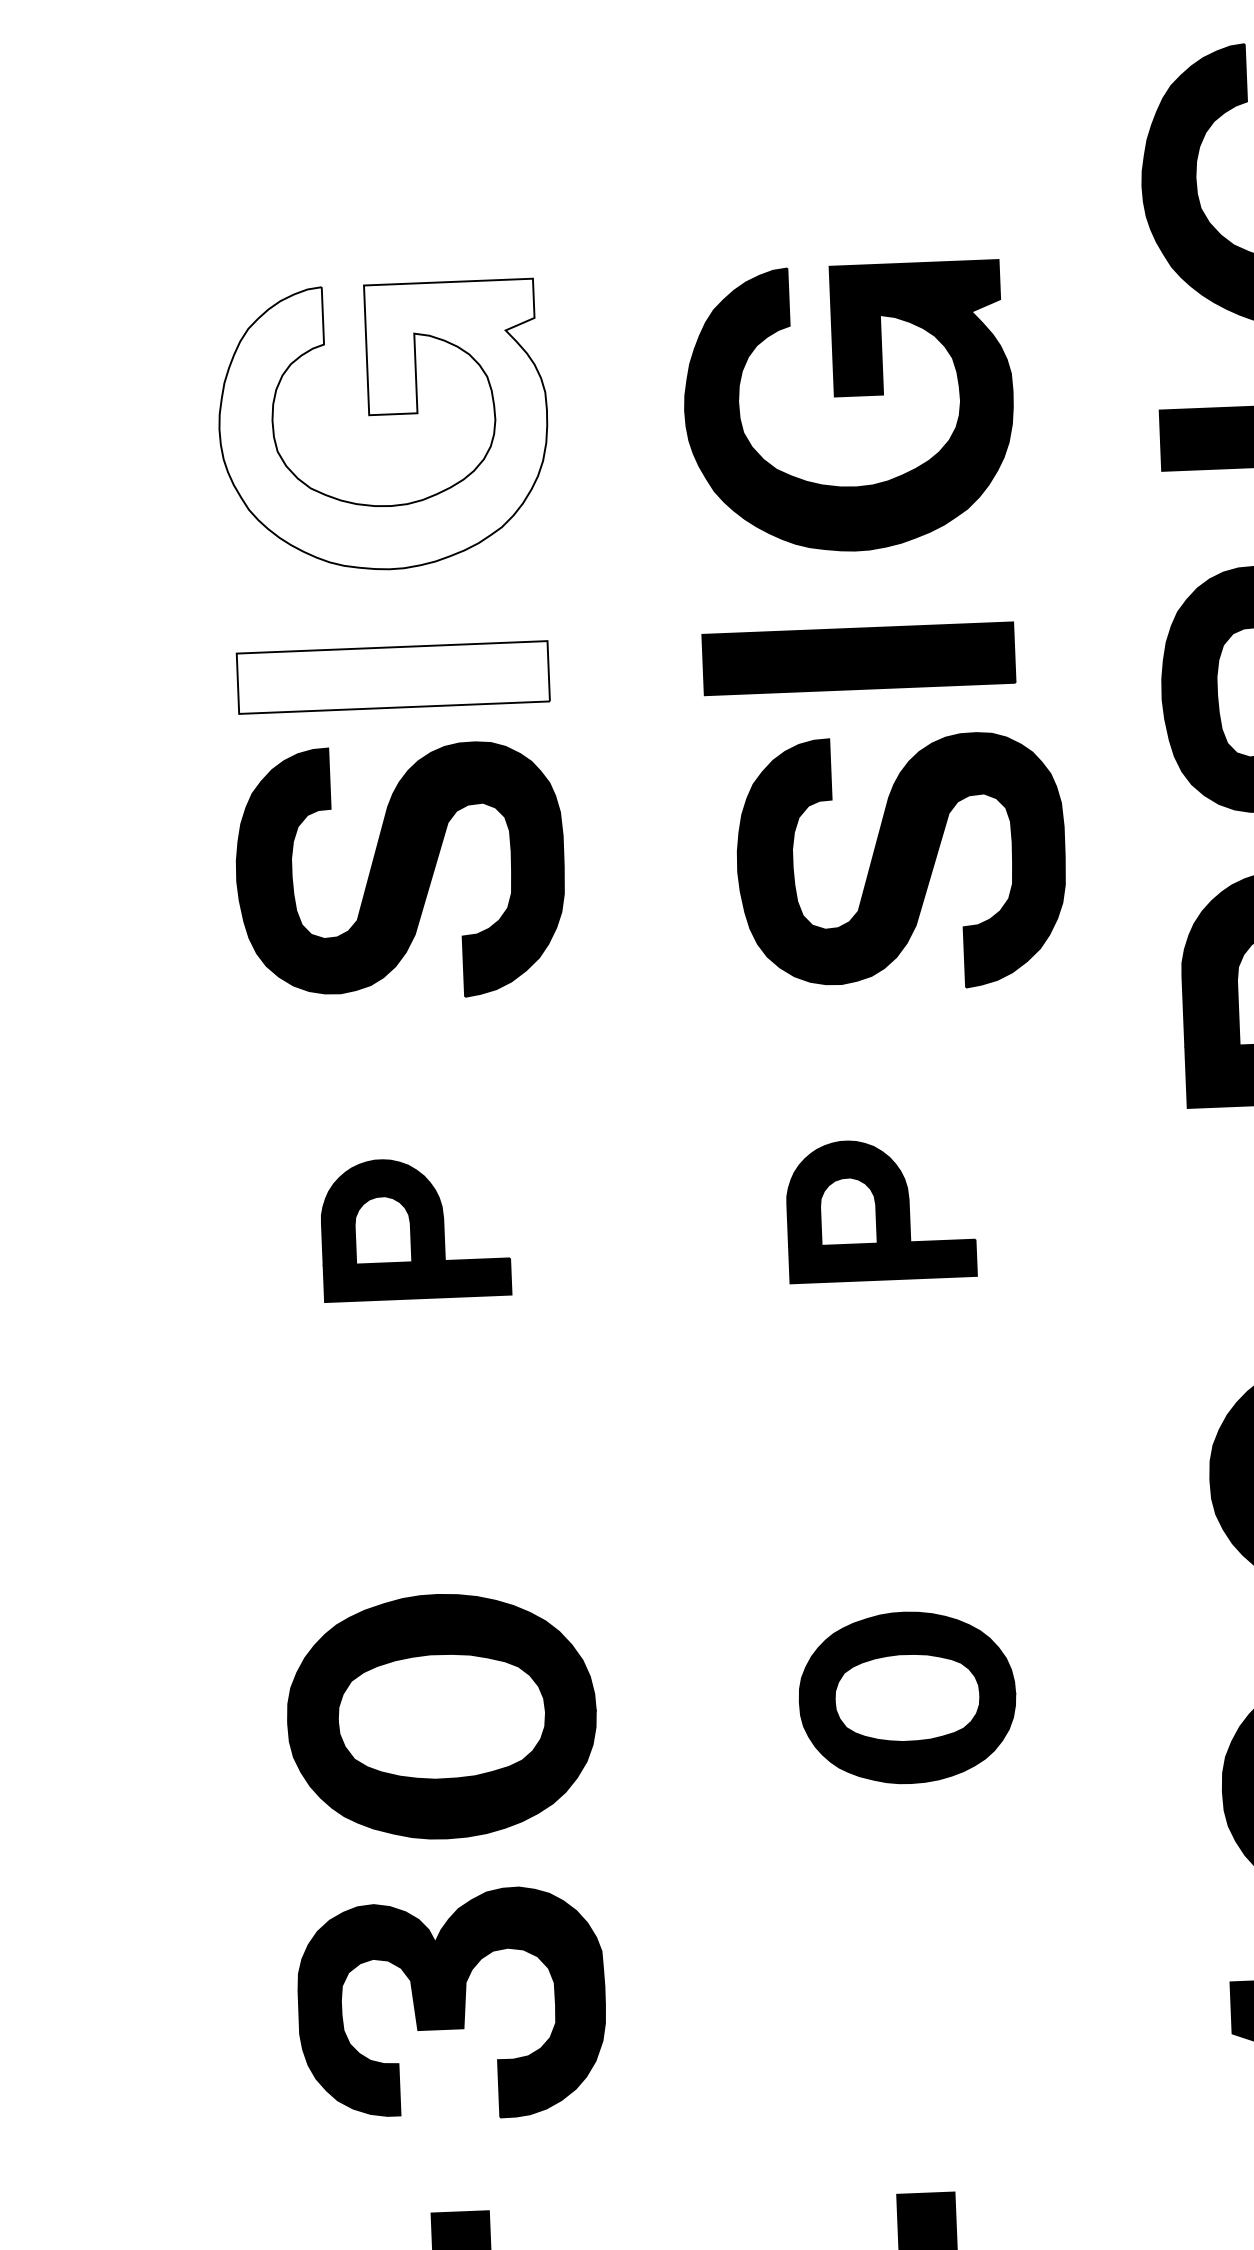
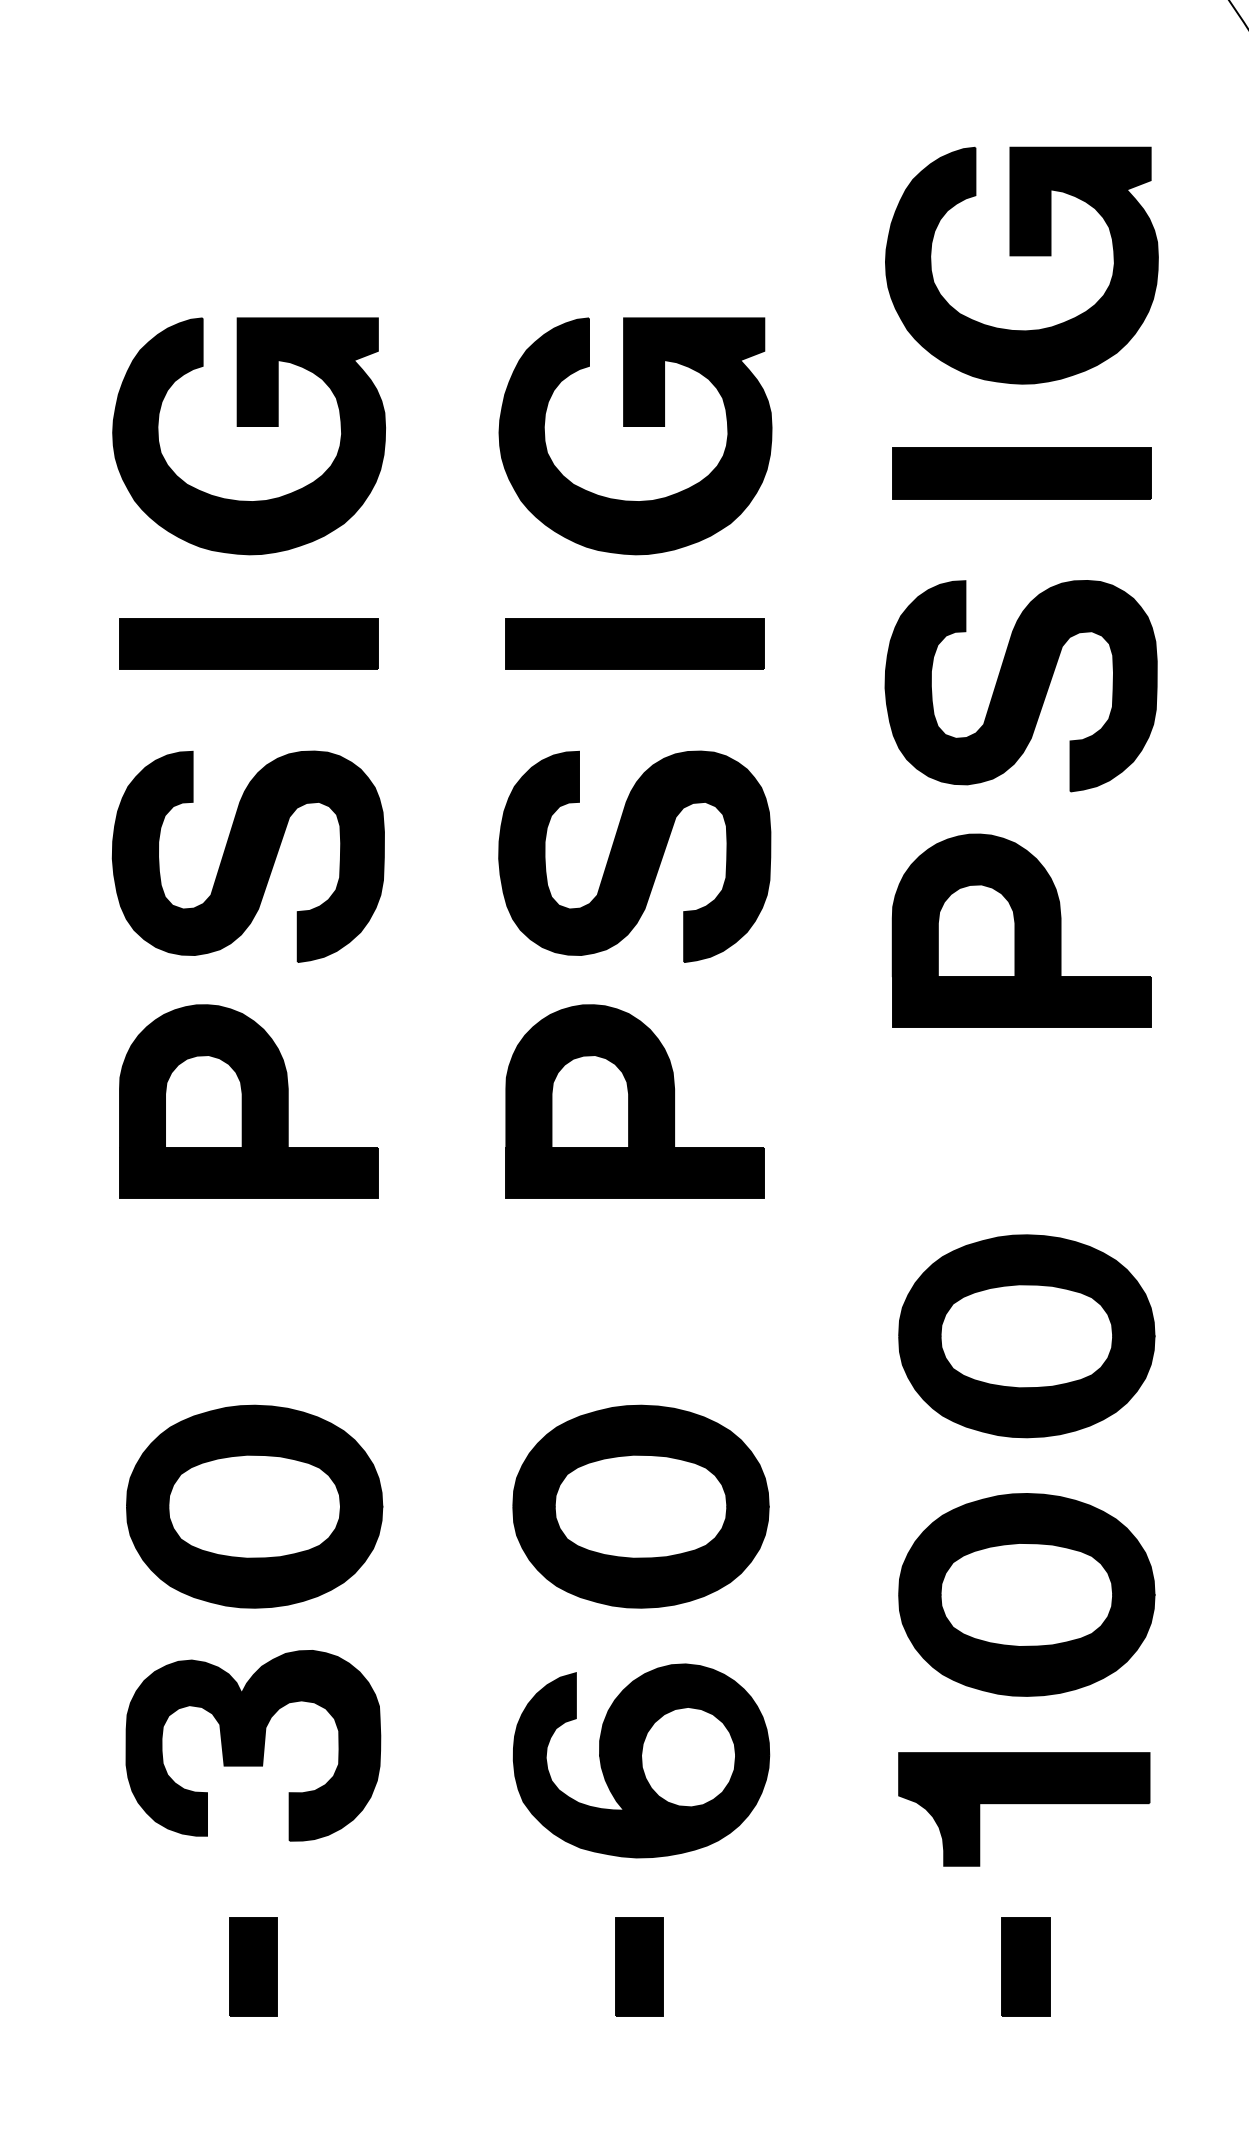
fill: (383, 427) -> (249, 436), added
fill: (392, 677) -> (248, 644), added
part: (901, 862) -> (634, 856), moved
part: (399, 872) -> (247, 856), moved
part: (880, 1209) -> (634, 1101), size x1.67
part: (414, 1228) -> (248, 1101), size x1.67
part: (906, 1697) -> (640, 1506), size x1.43
part: (920, 2003) -> (641, 1760), added

